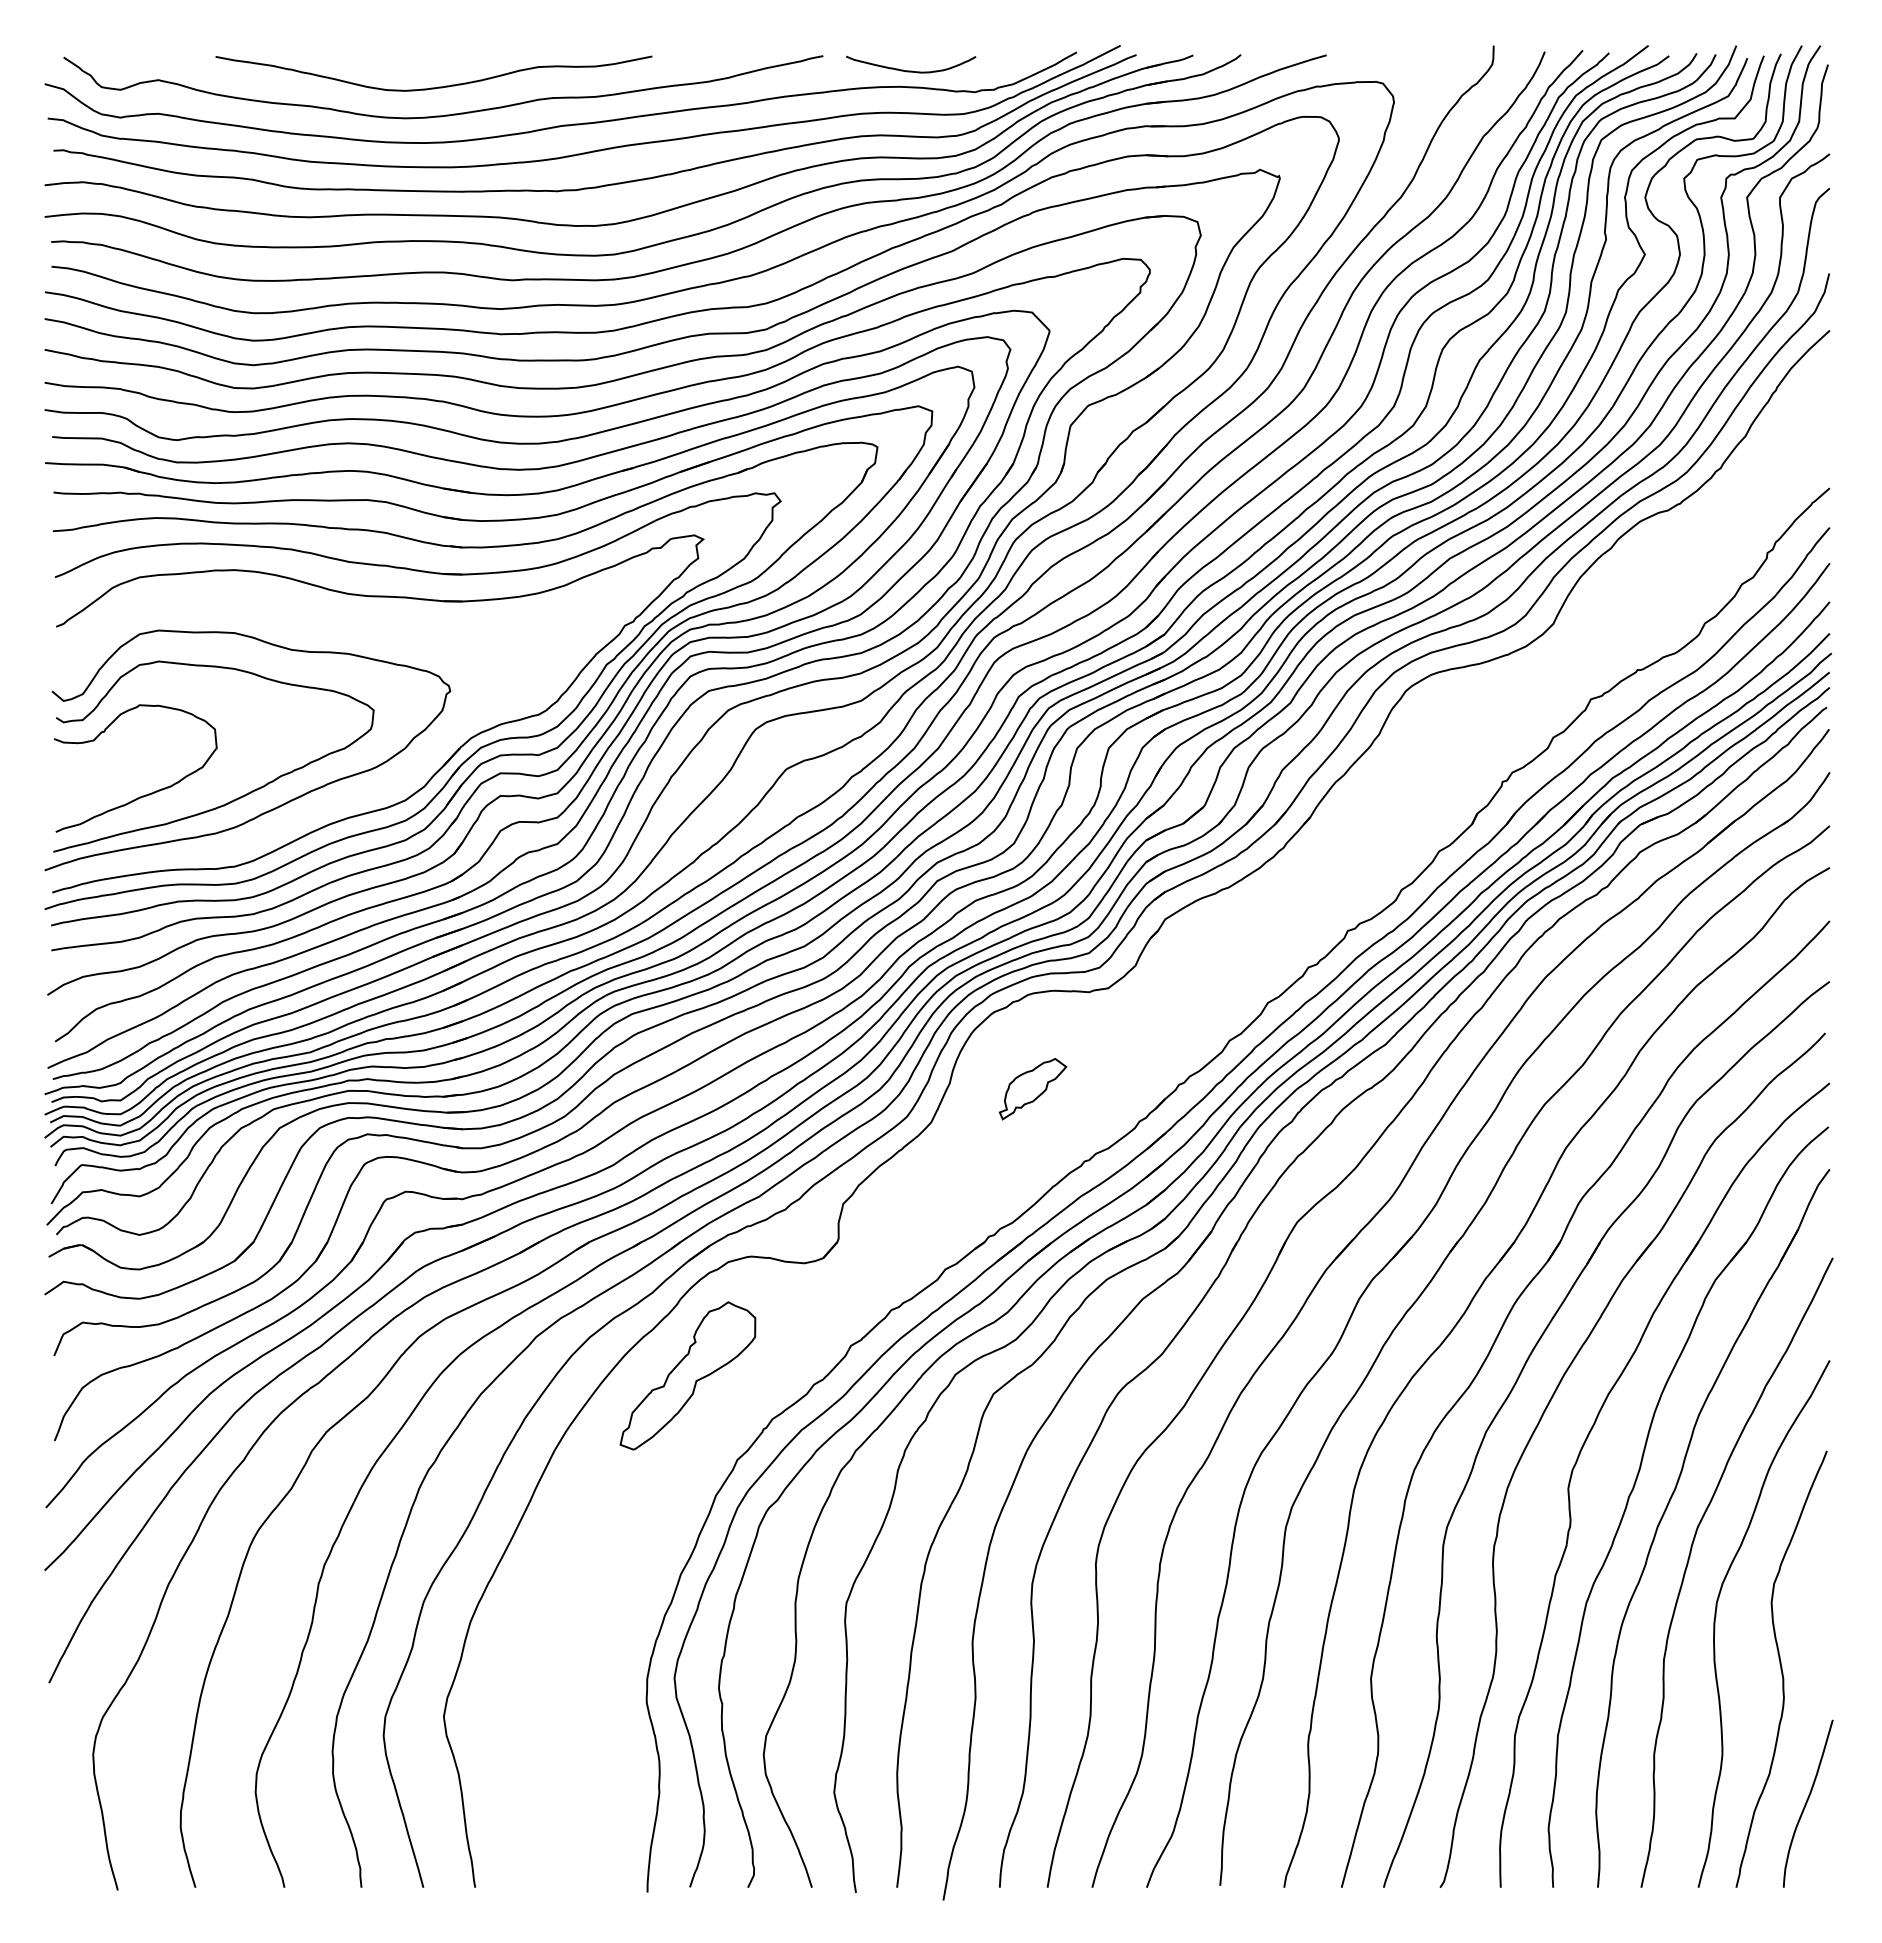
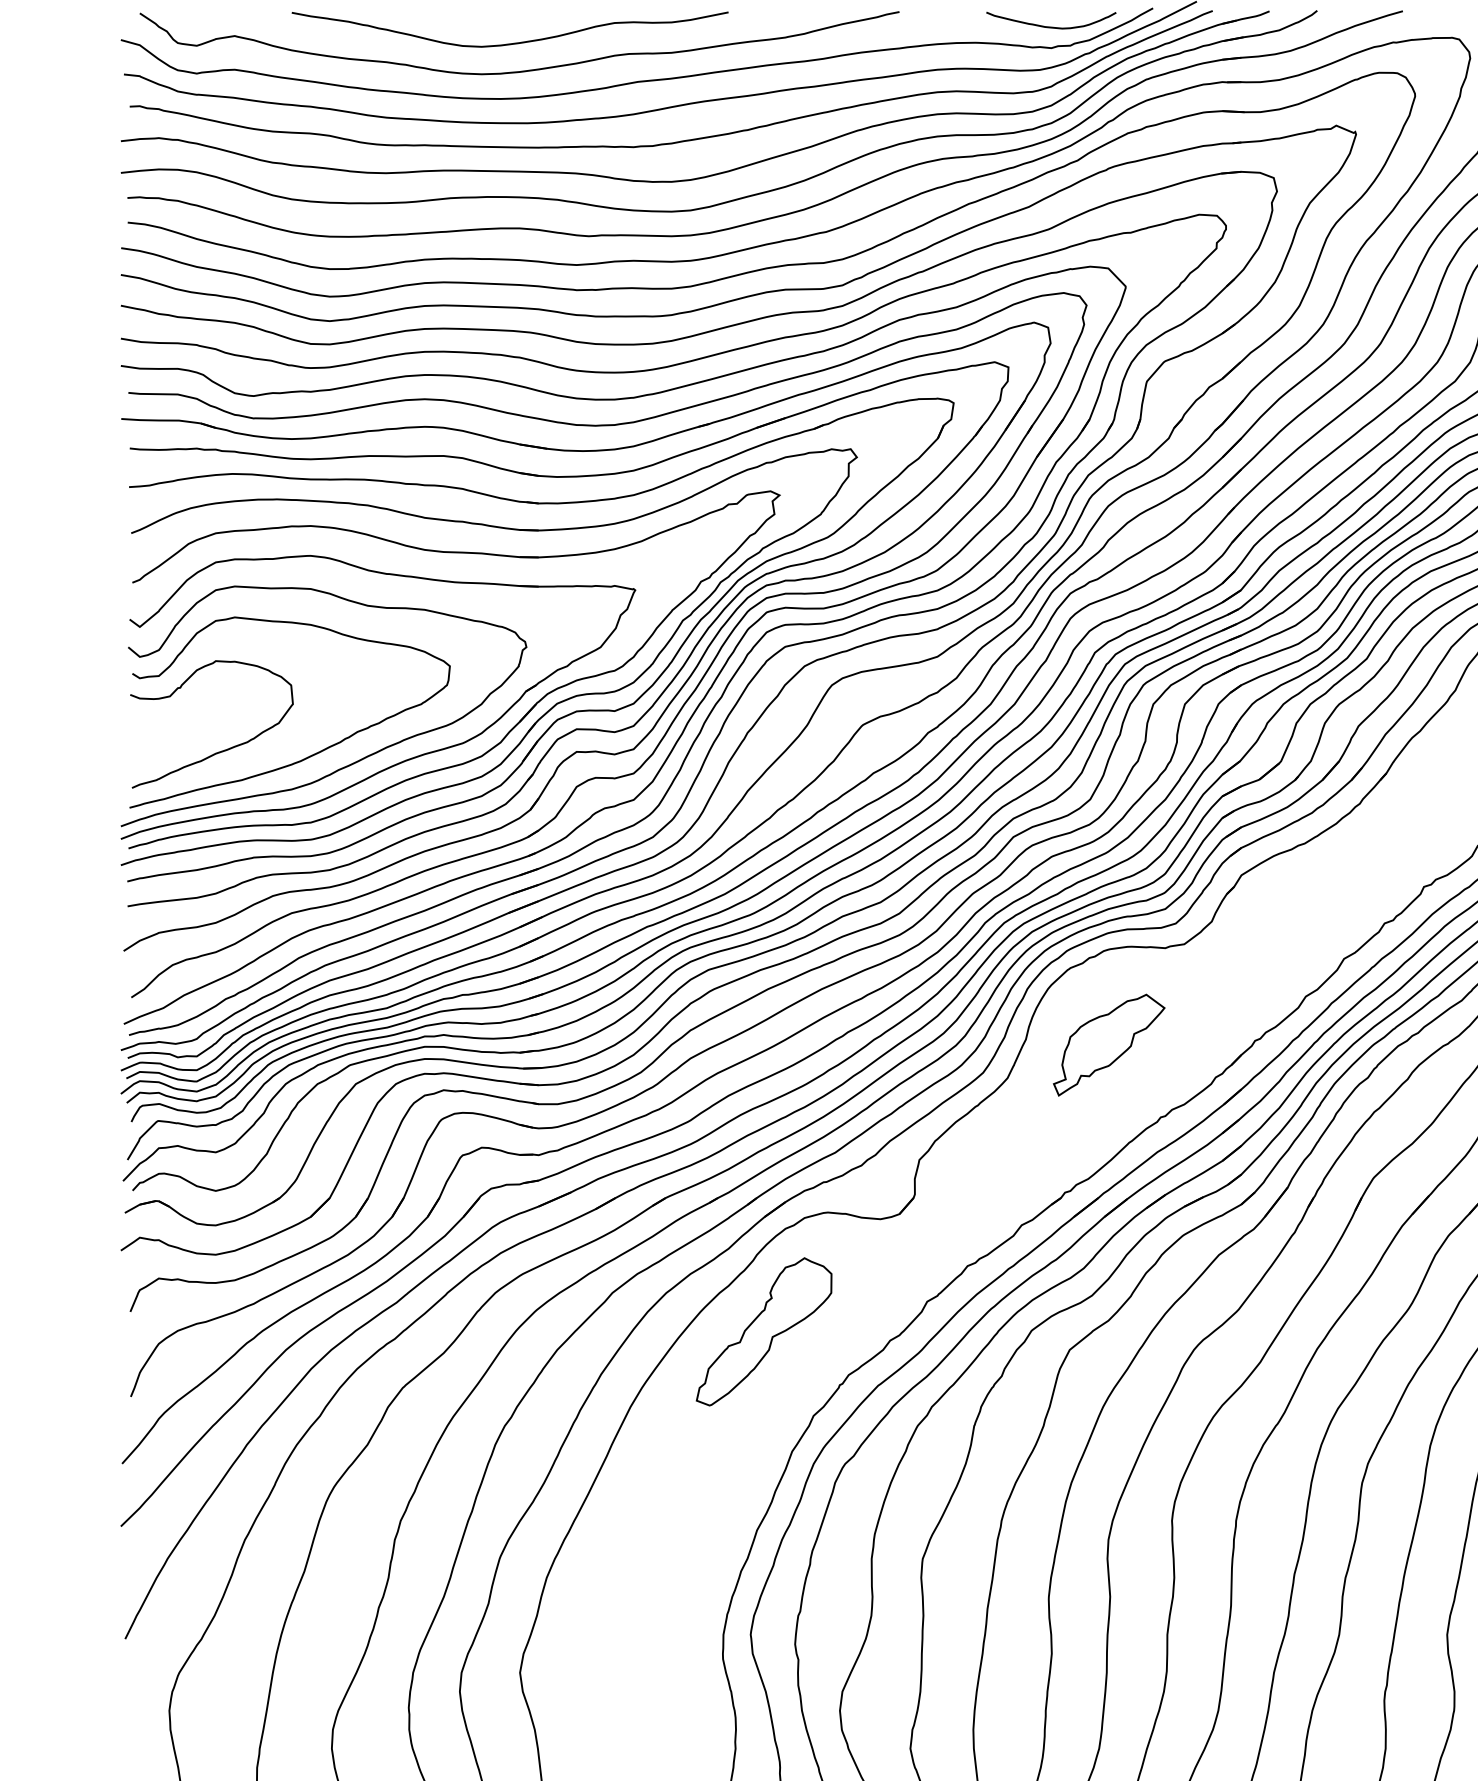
curve: (911, 70) -> (1051, 26), moved
part: (329, 803) -> (405, 759), added
part: (1032, 1088) -> (1108, 1044), size x1.67

